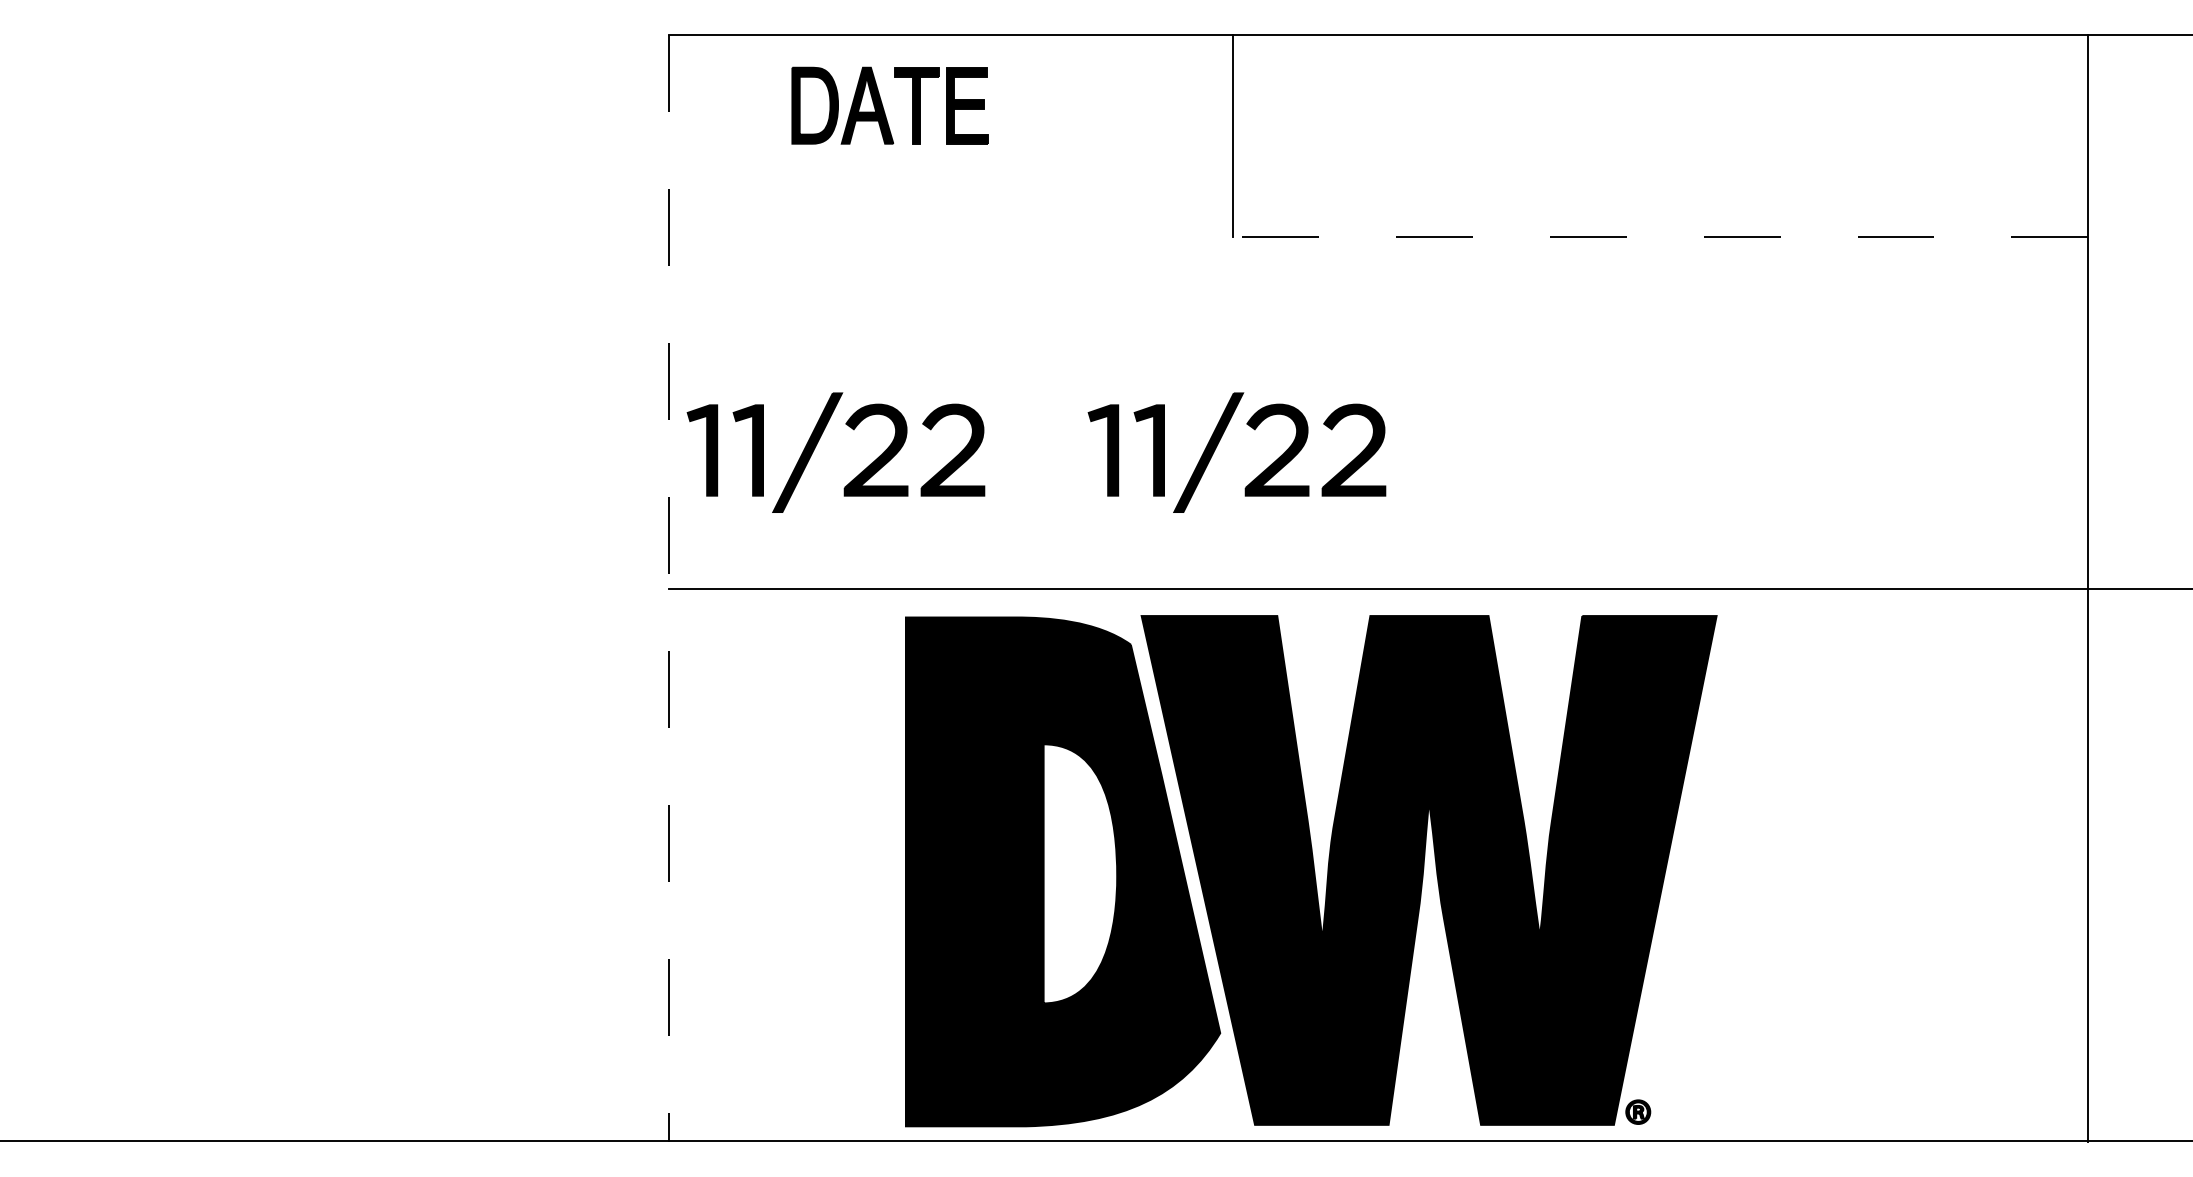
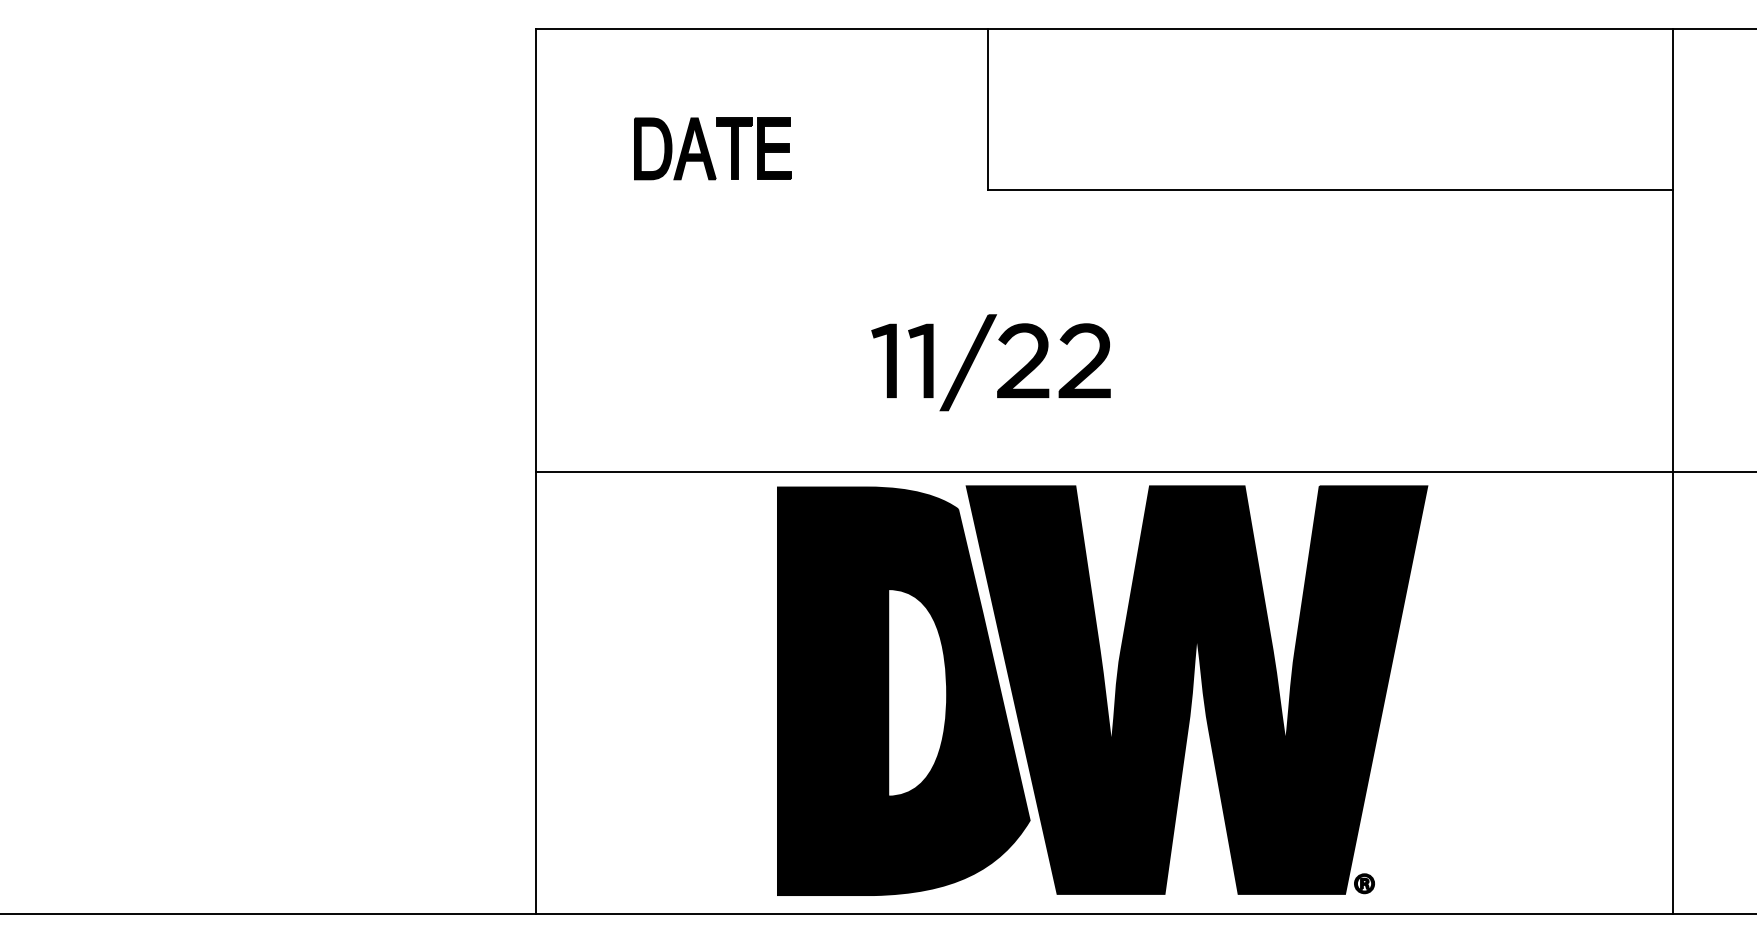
part: (883, 106) -> (707, 149), moved
line: (1660, 236) -> (1330, 189), dashed -> solid
part: (817, 444) -> (655, 356), removed
line: (668, 588) -> (535, 471), dashed -> solid
part: (1311, 871) -> (1102, 690), moved

